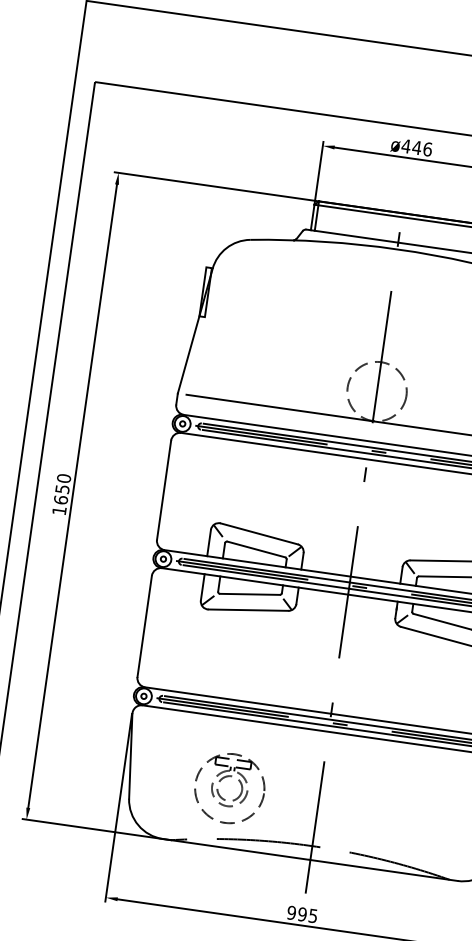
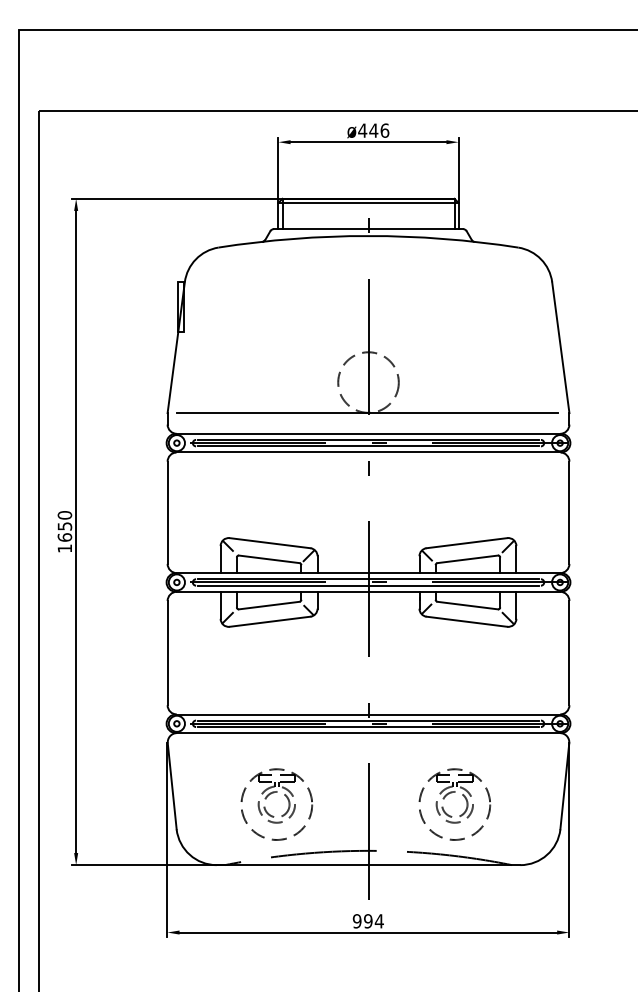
part: (398, 802) -> (449, 794), added
text: (312, 916) -> (378, 921), 995 -> 994

